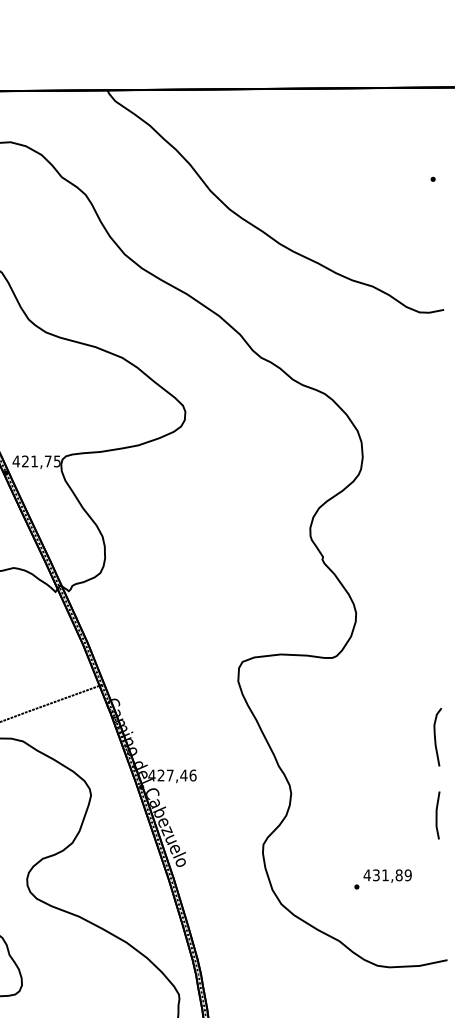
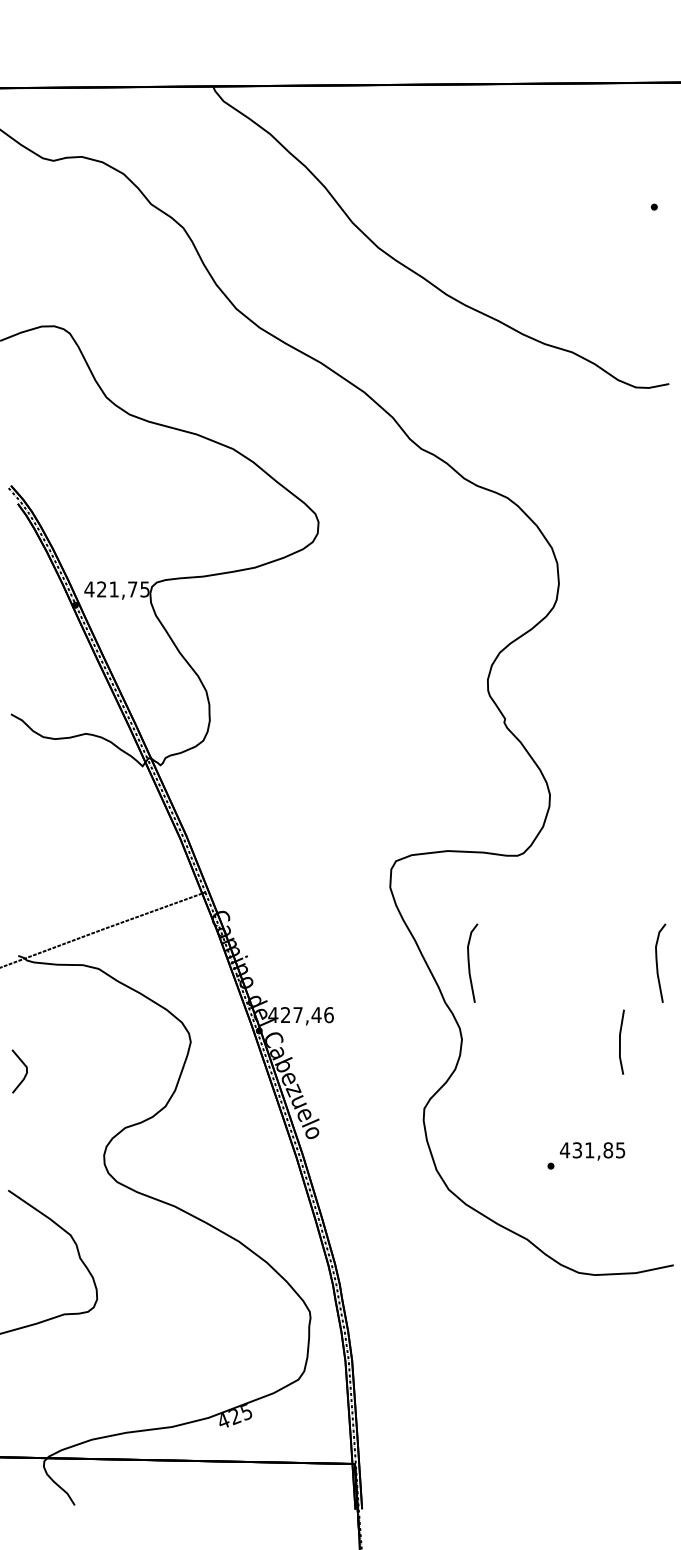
curve: (296, 736) -> (469, 962), added
line: (436, 814) -> (620, 1041), moved
text: (408, 875) -> (620, 1150), 431,89 -> 431,85

